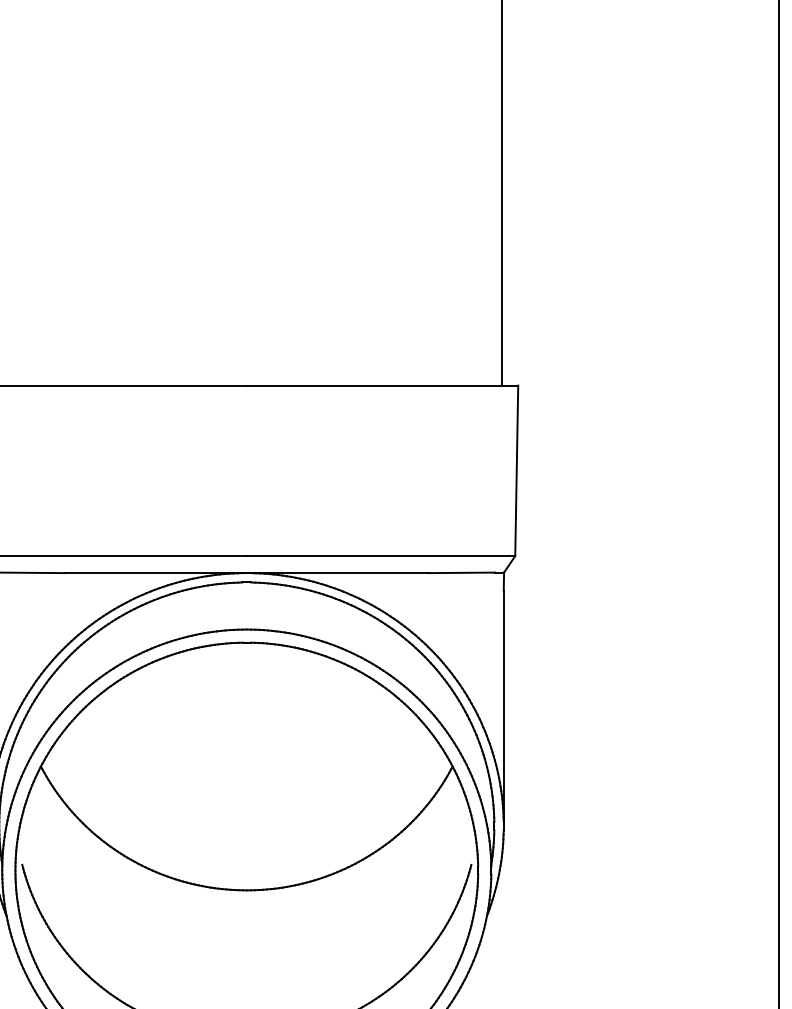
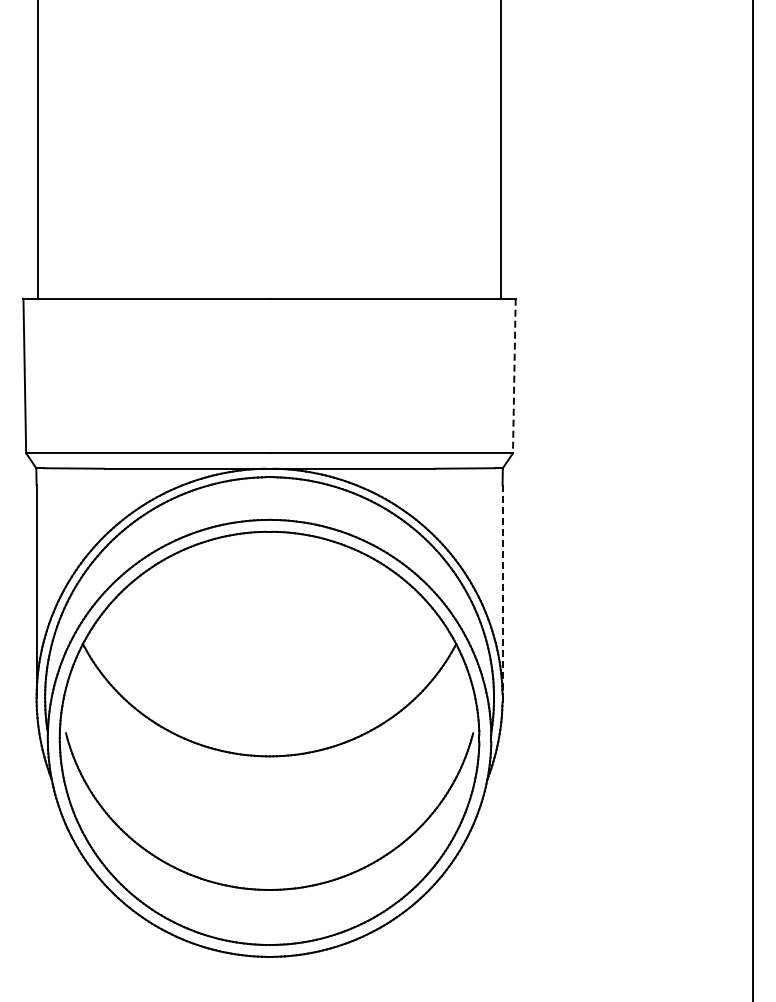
line: (516, 471) -> (514, 376), solid -> dashed
line: (503, 708) -> (502, 591), solid -> dashed

